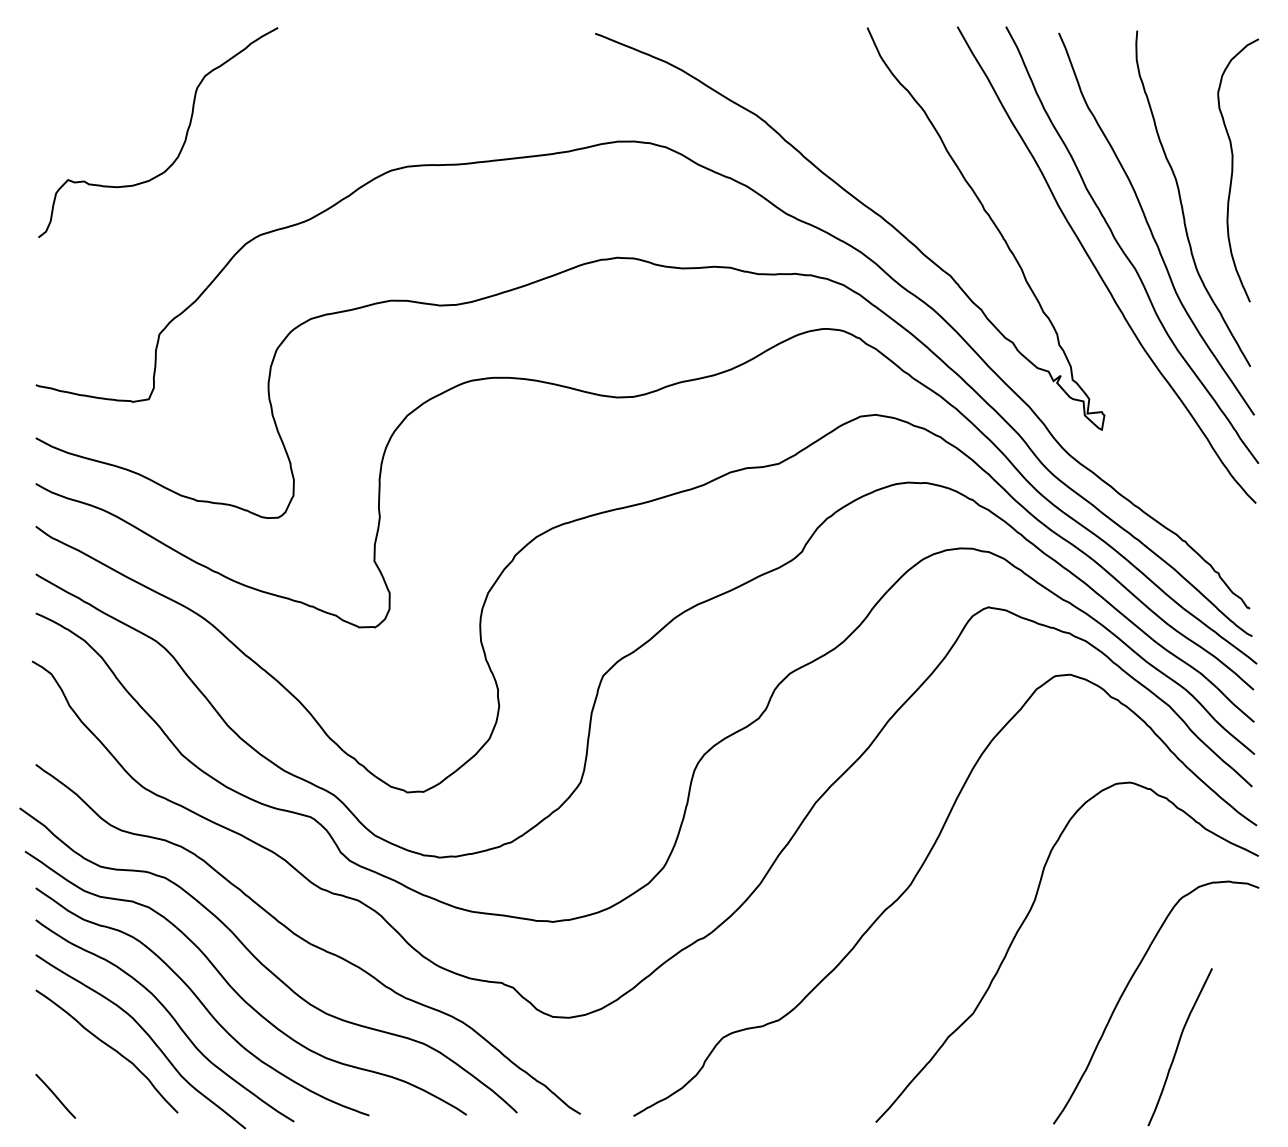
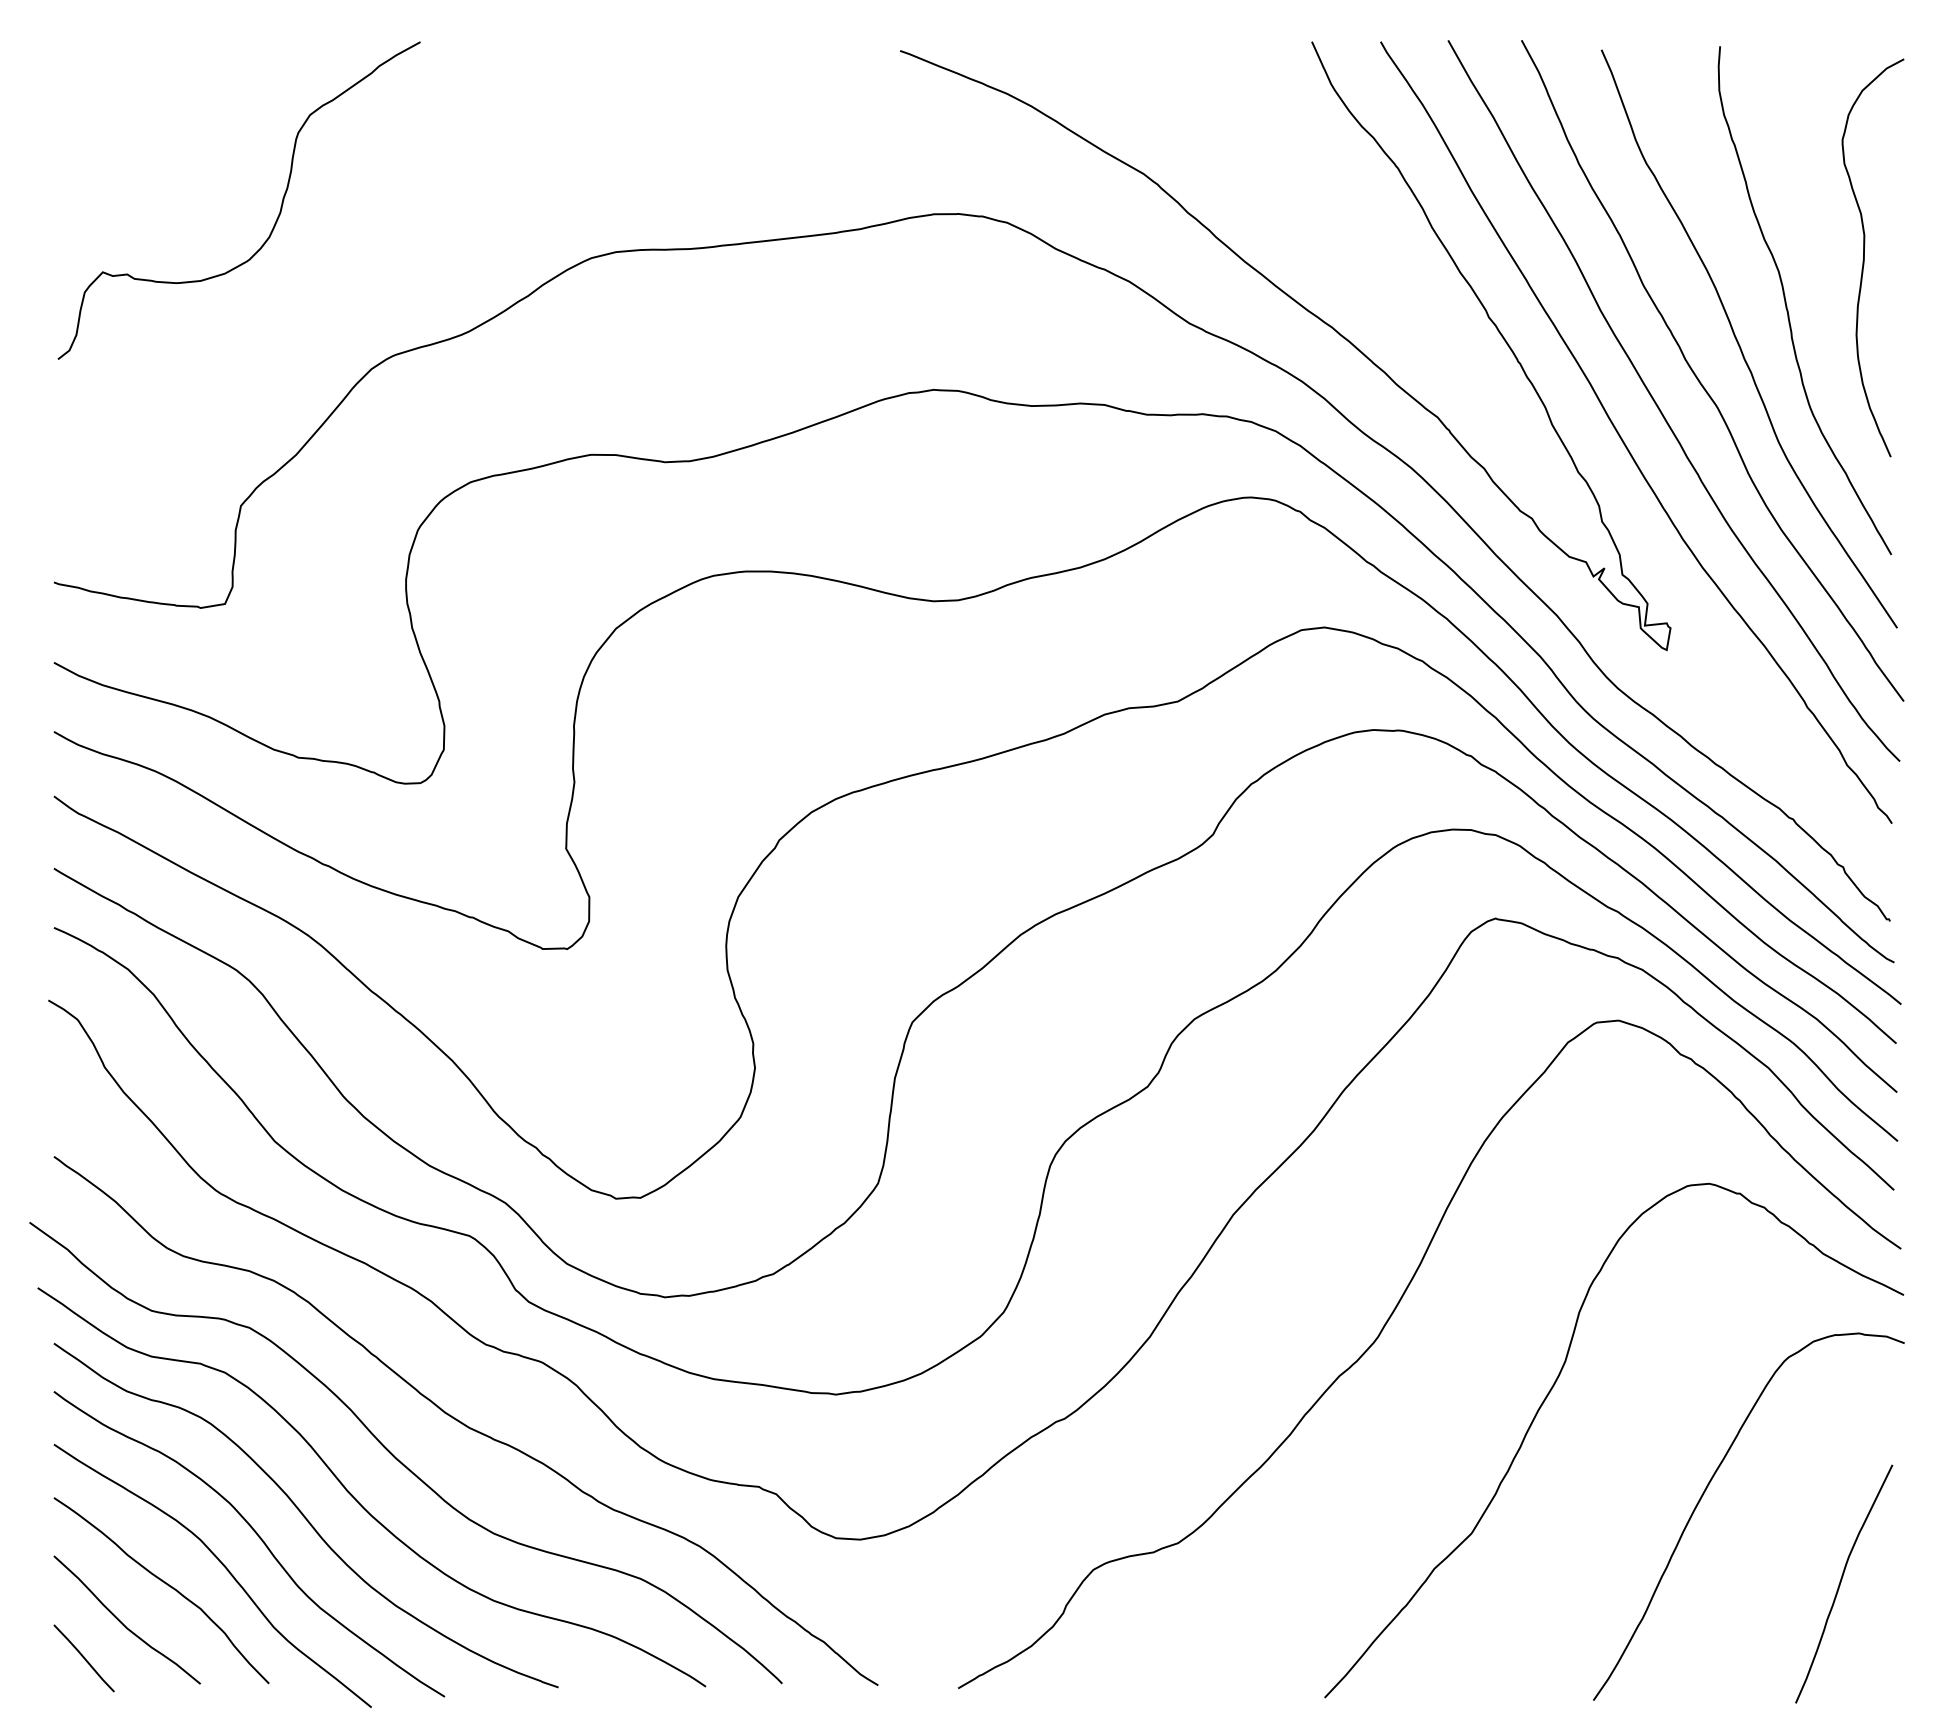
curve: (1073, 290) -> (1623, 439), added
curve: (1178, 1047) -> (1841, 1584), moved
curve: (81, 1072) -> (123, 1622), added

